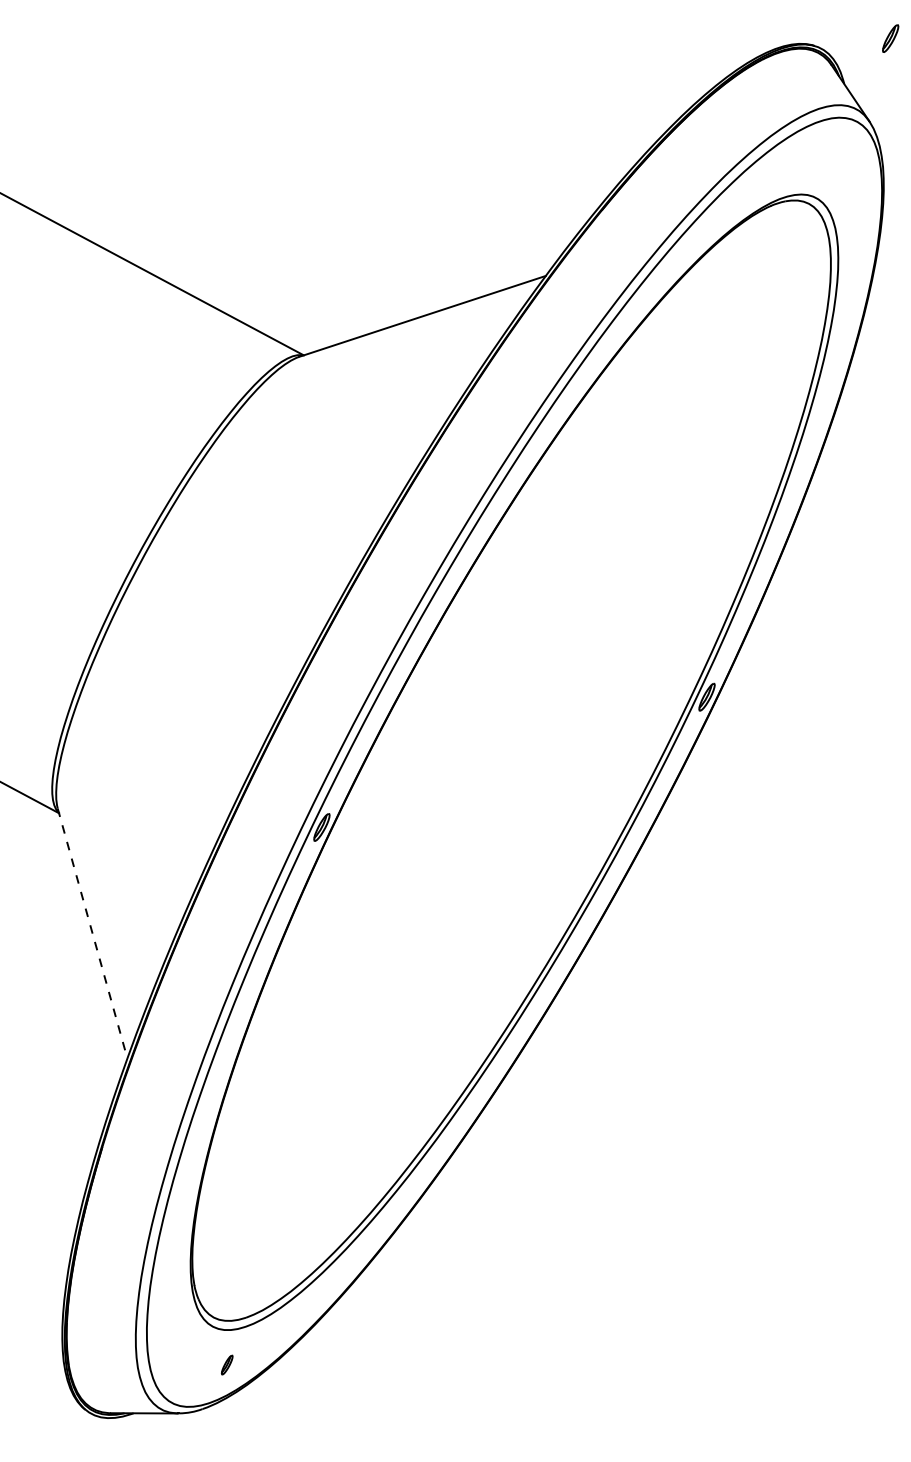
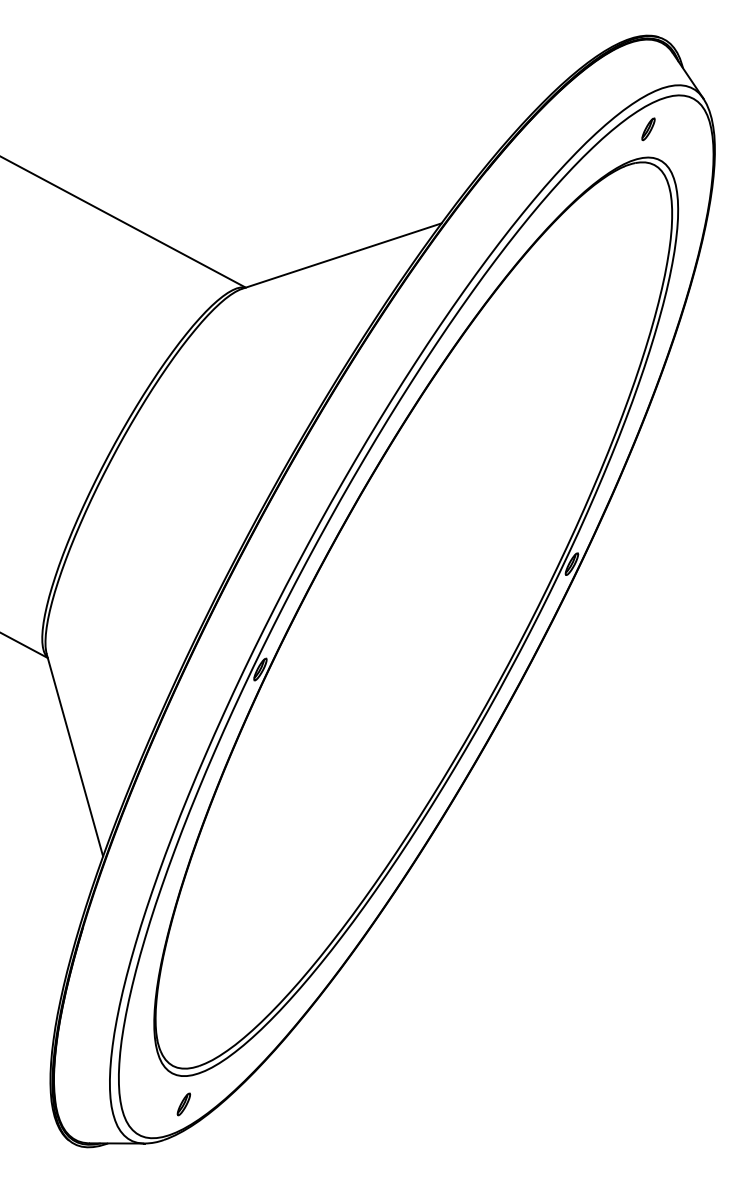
part: (890, 38) -> (648, 129), moved
line: (92, 933) -> (74, 755), dashed -> solid
part: (226, 1364) -> (183, 1103), size x1.43

